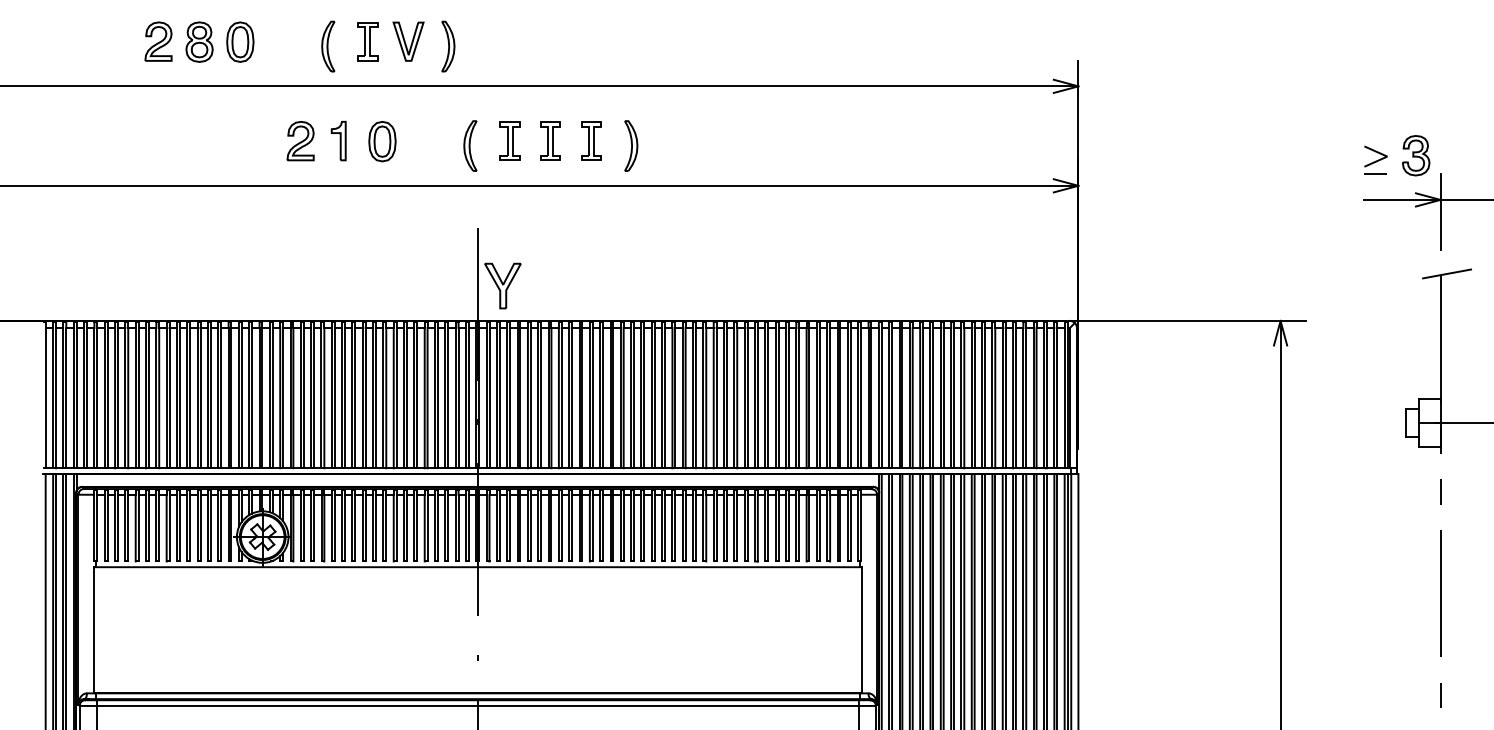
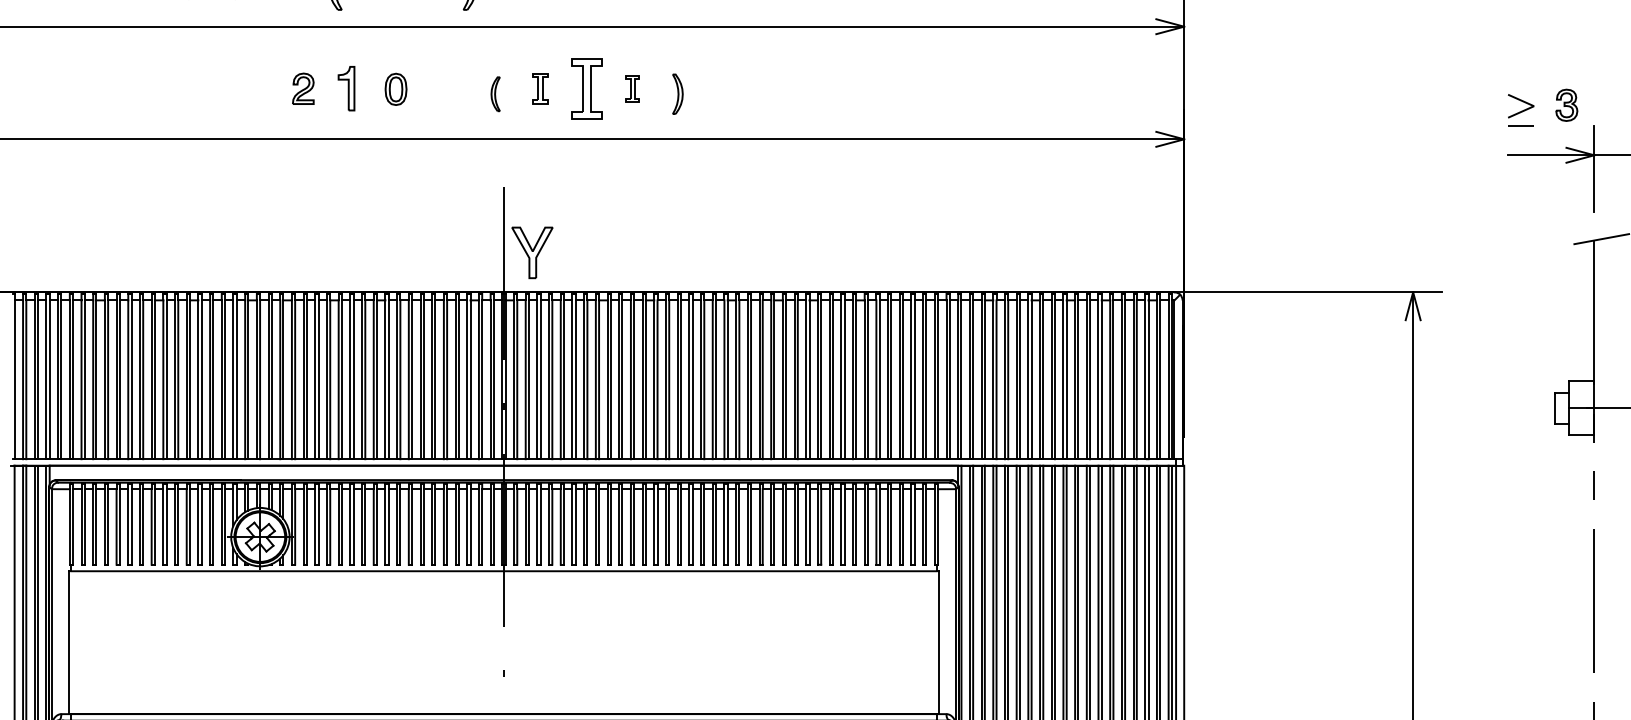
part: (509, 140) -> (539, 88), size x0.7
part: (550, 140) -> (586, 88), size x1.4
part: (591, 140) -> (632, 88), size x0.6
part: (300, 141) -> (303, 89), size x0.7
part: (382, 141) -> (396, 89), size x0.7
part: (470, 145) -> (495, 93), size x0.6
part: (631, 145) -> (678, 93), size x0.7
part: (1416, 155) -> (1567, 104), size x0.7

